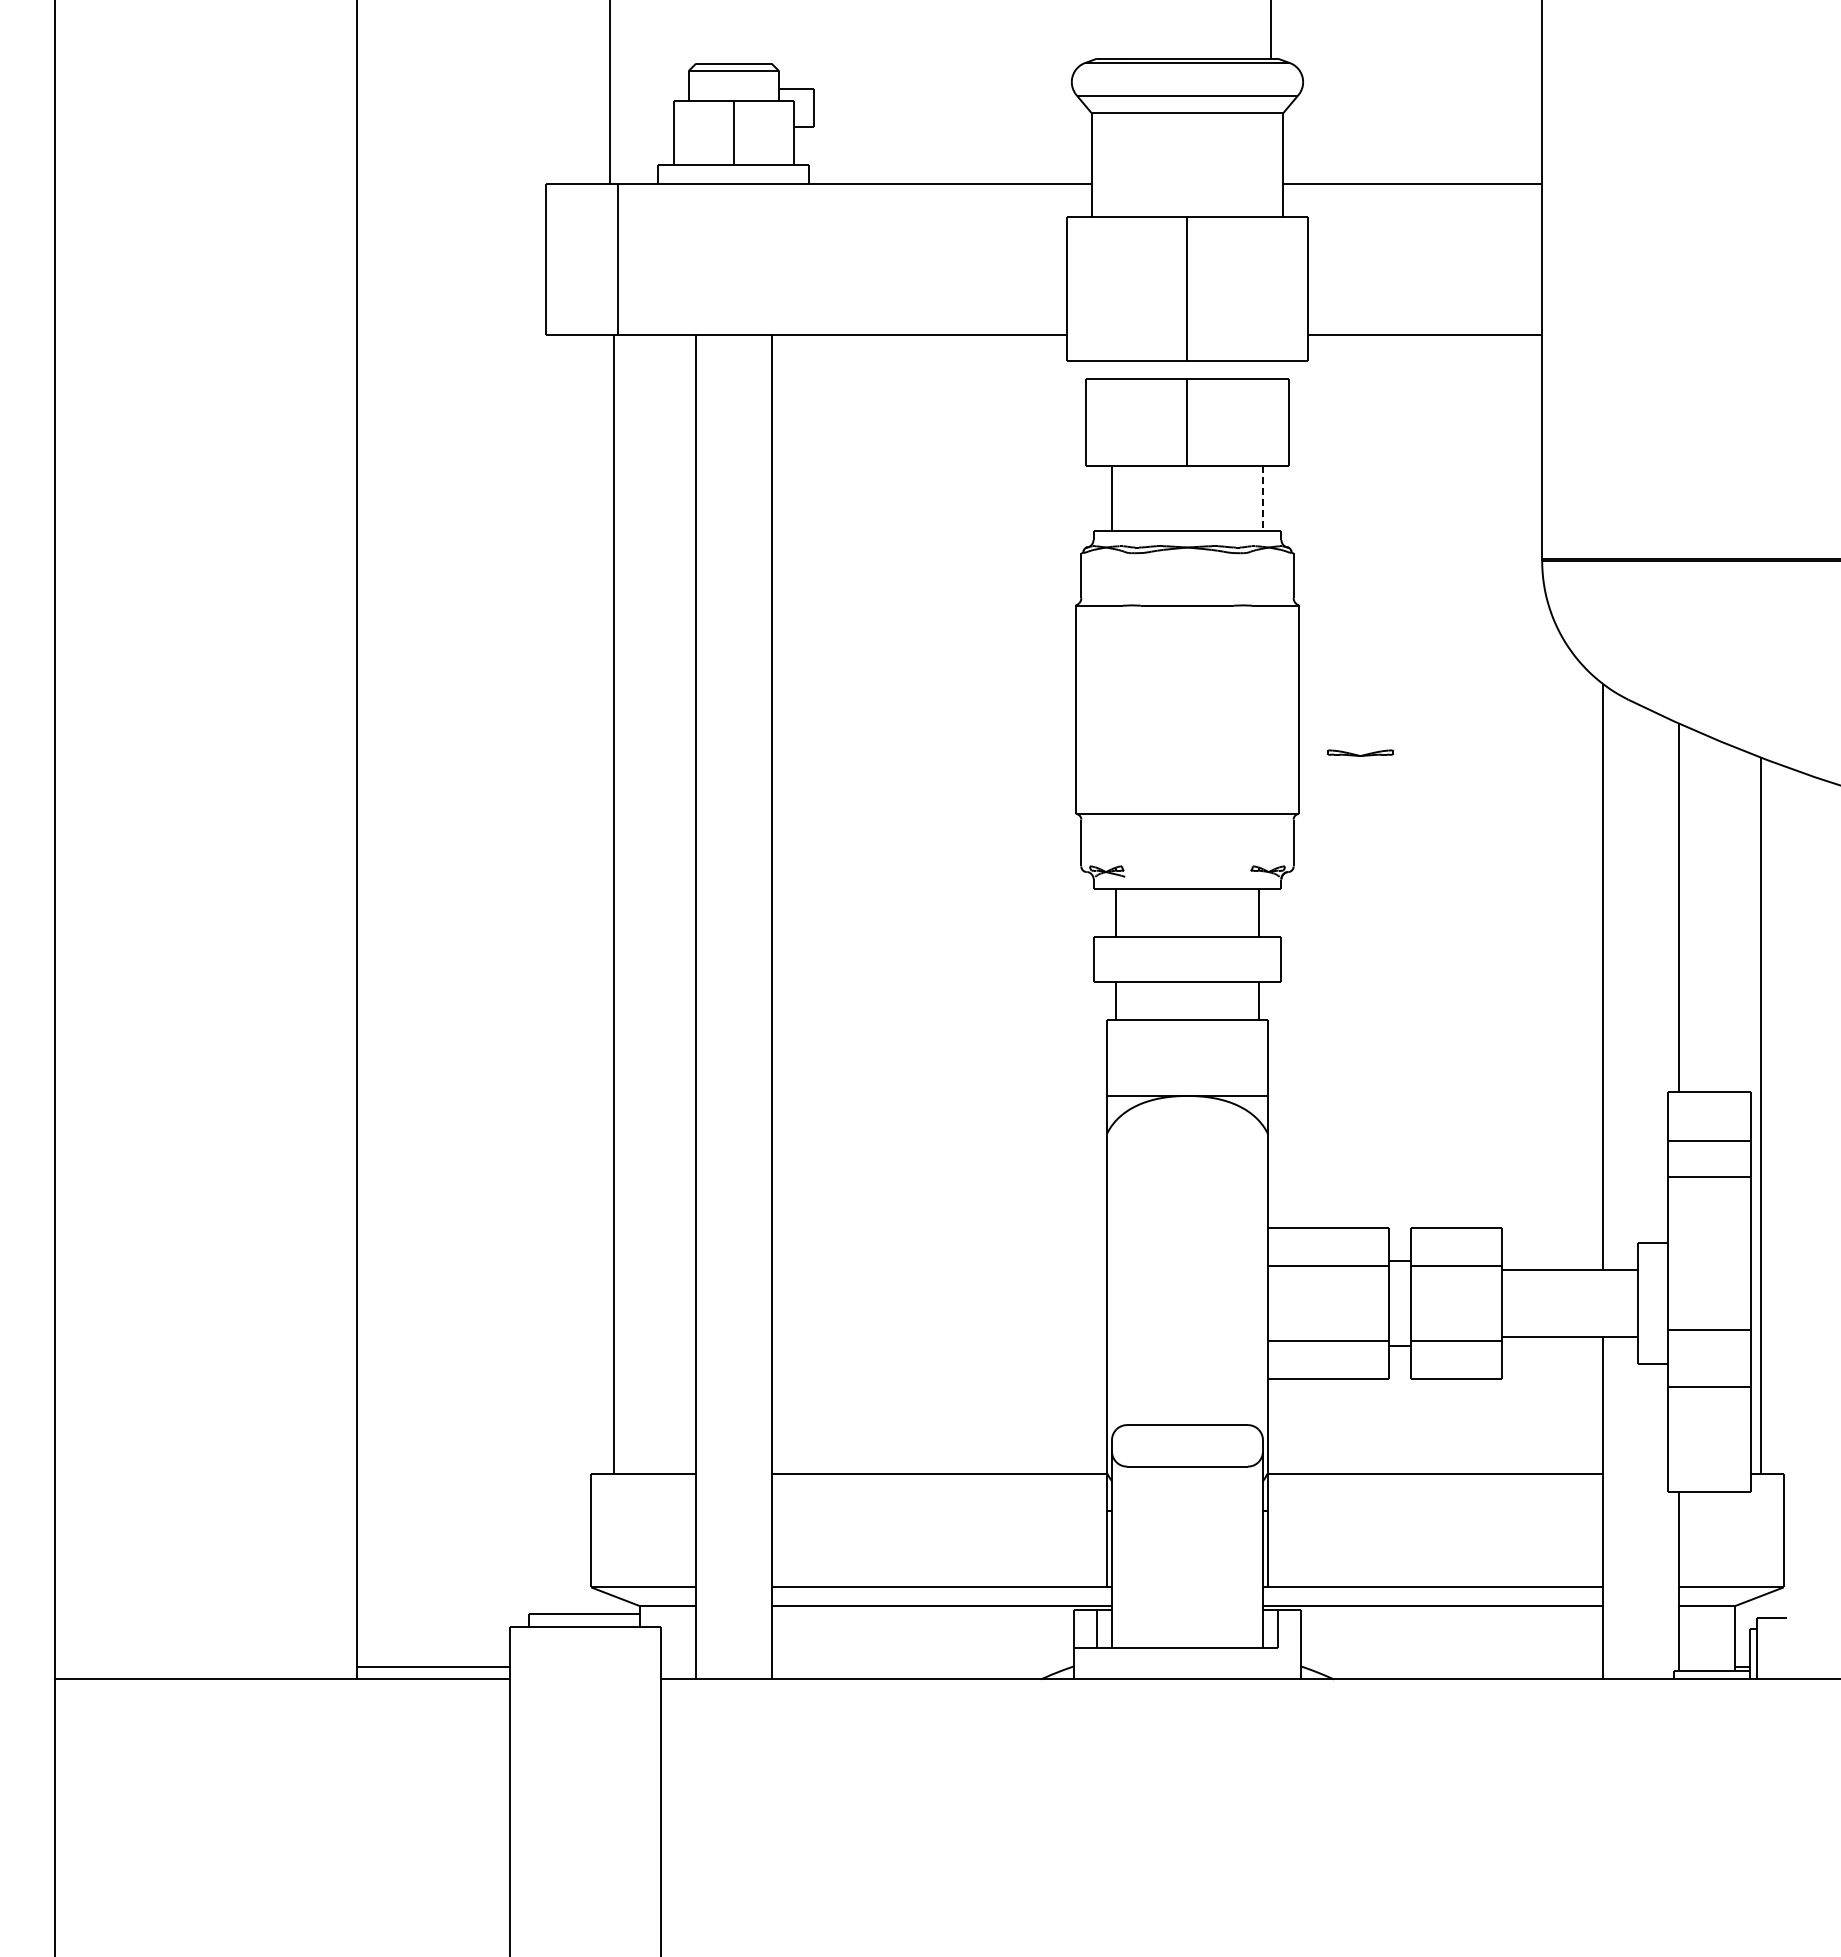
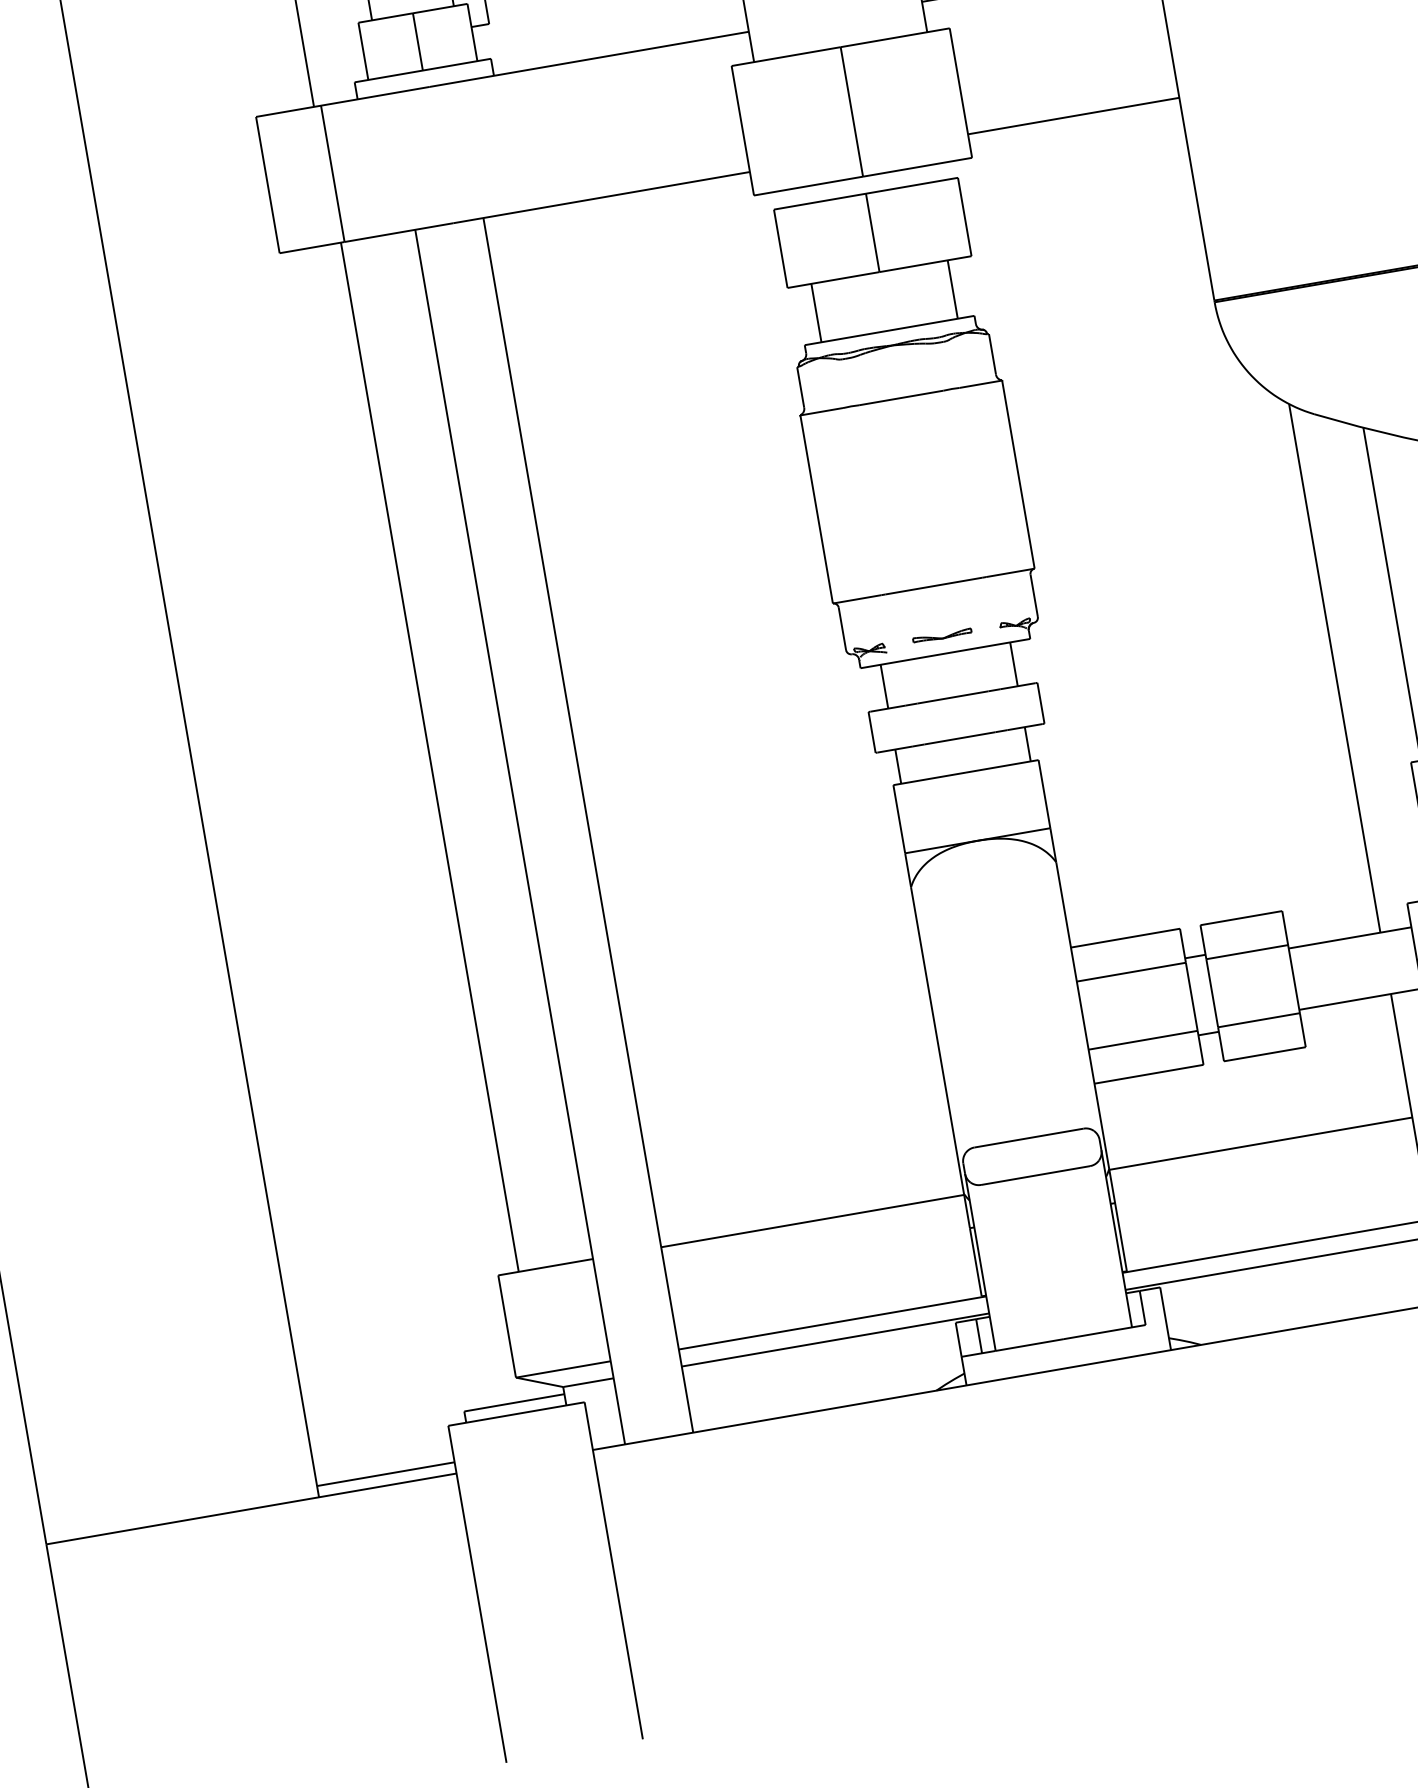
line: (1262, 499) -> (952, 290), dashed -> solid
part: (1360, 752) -> (942, 635), moved

